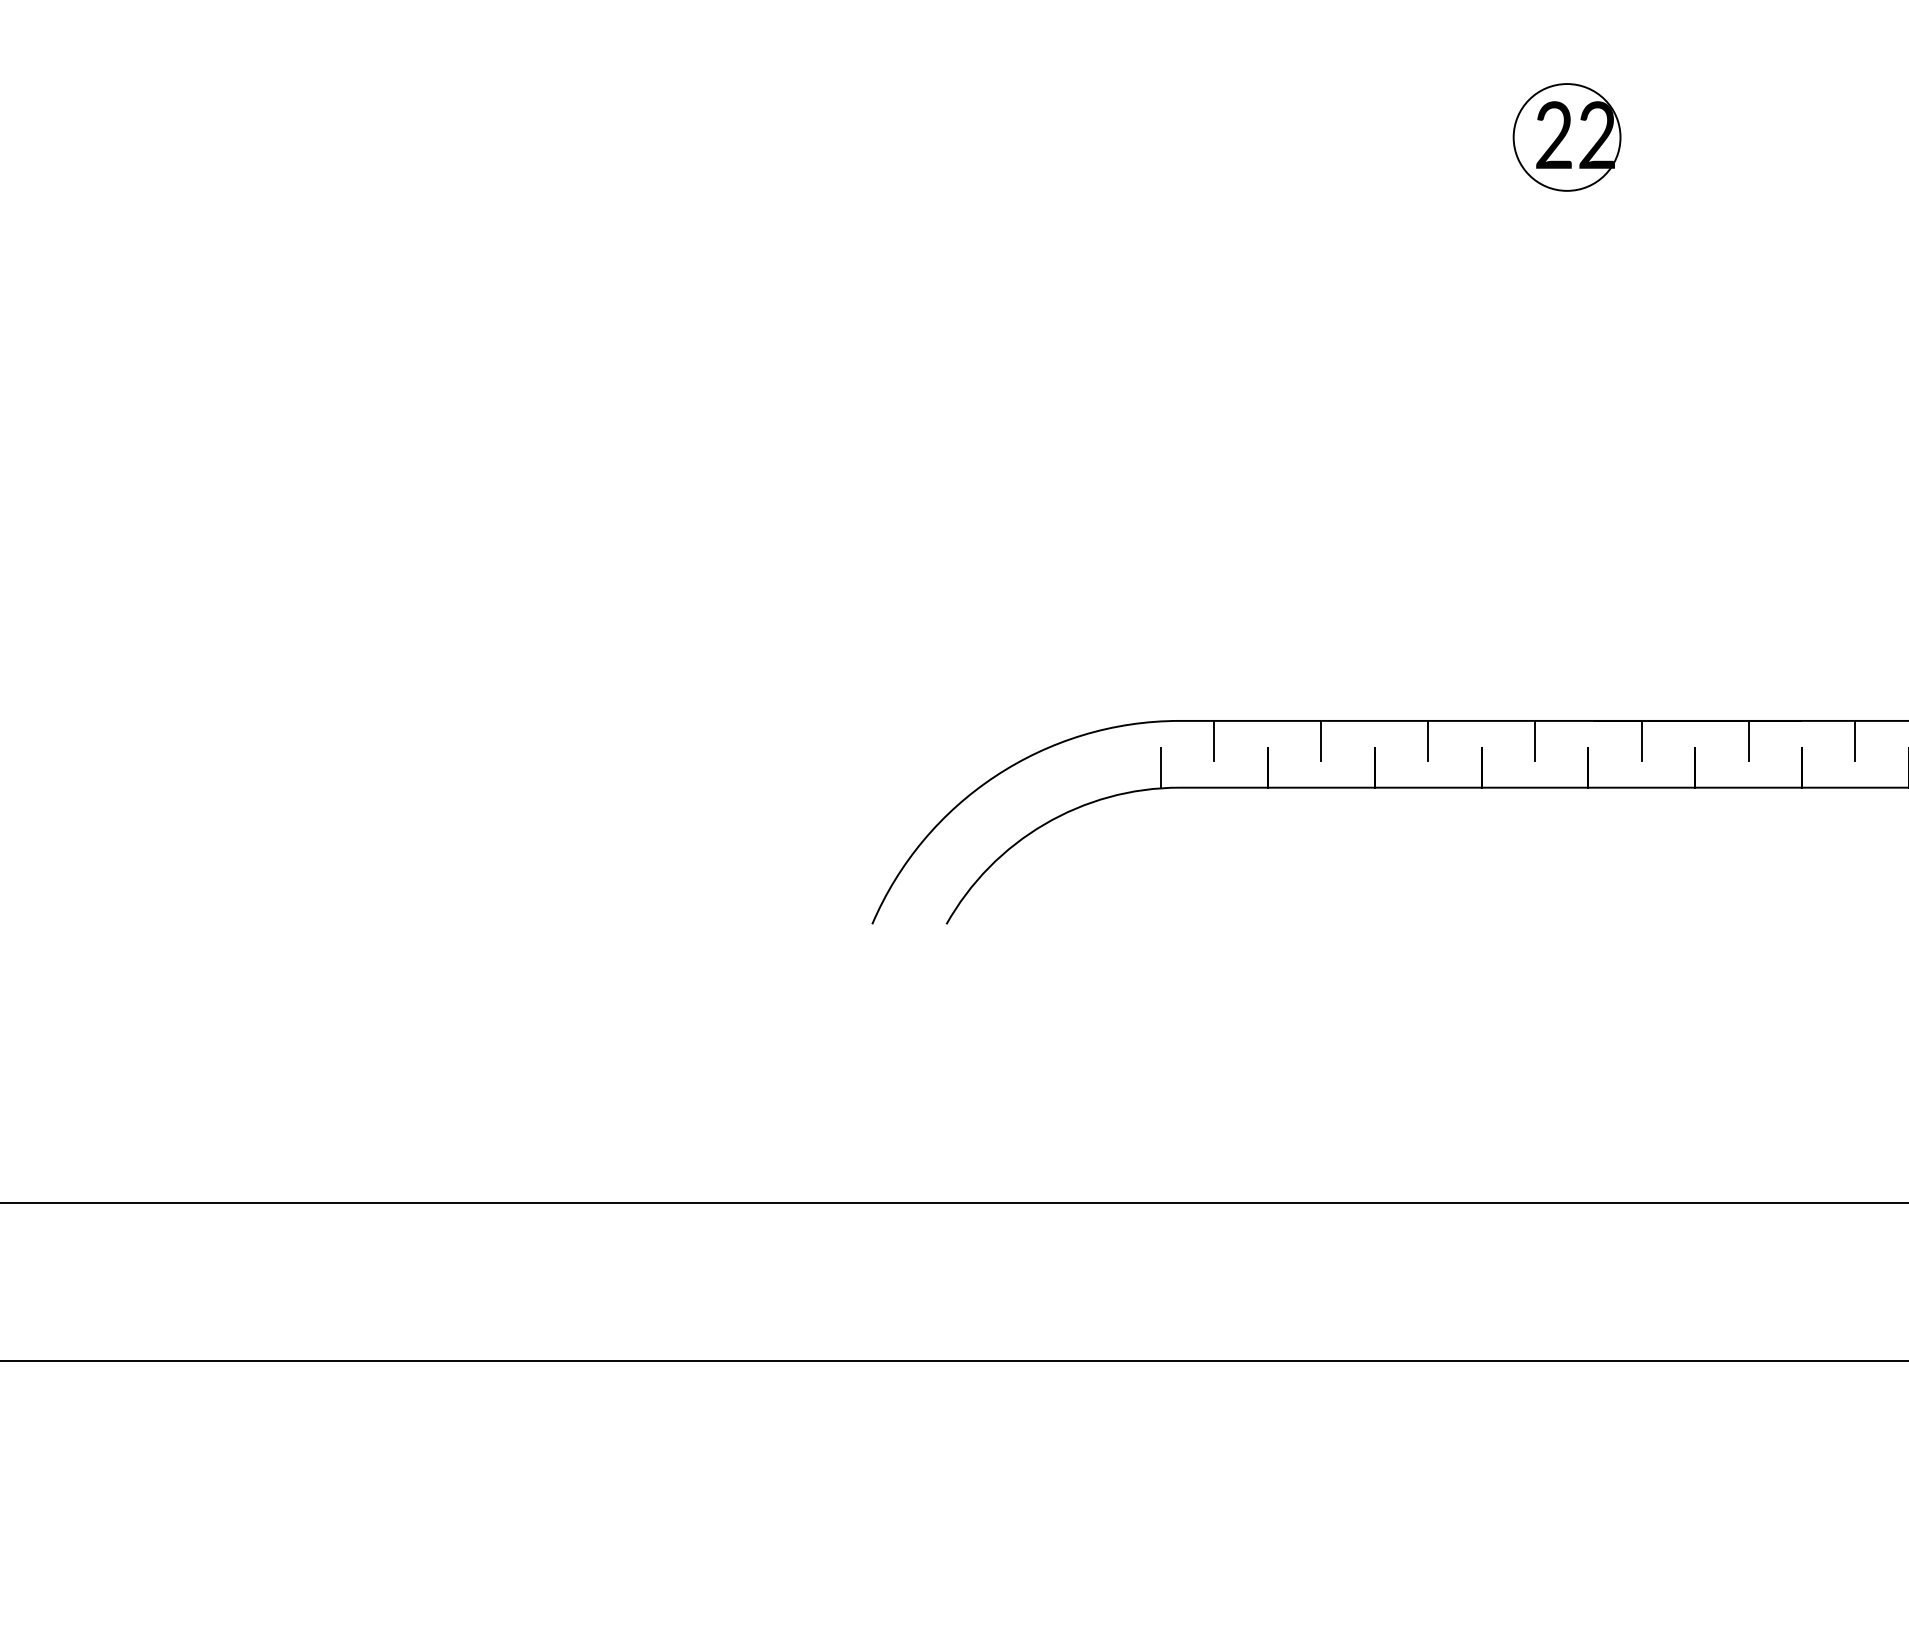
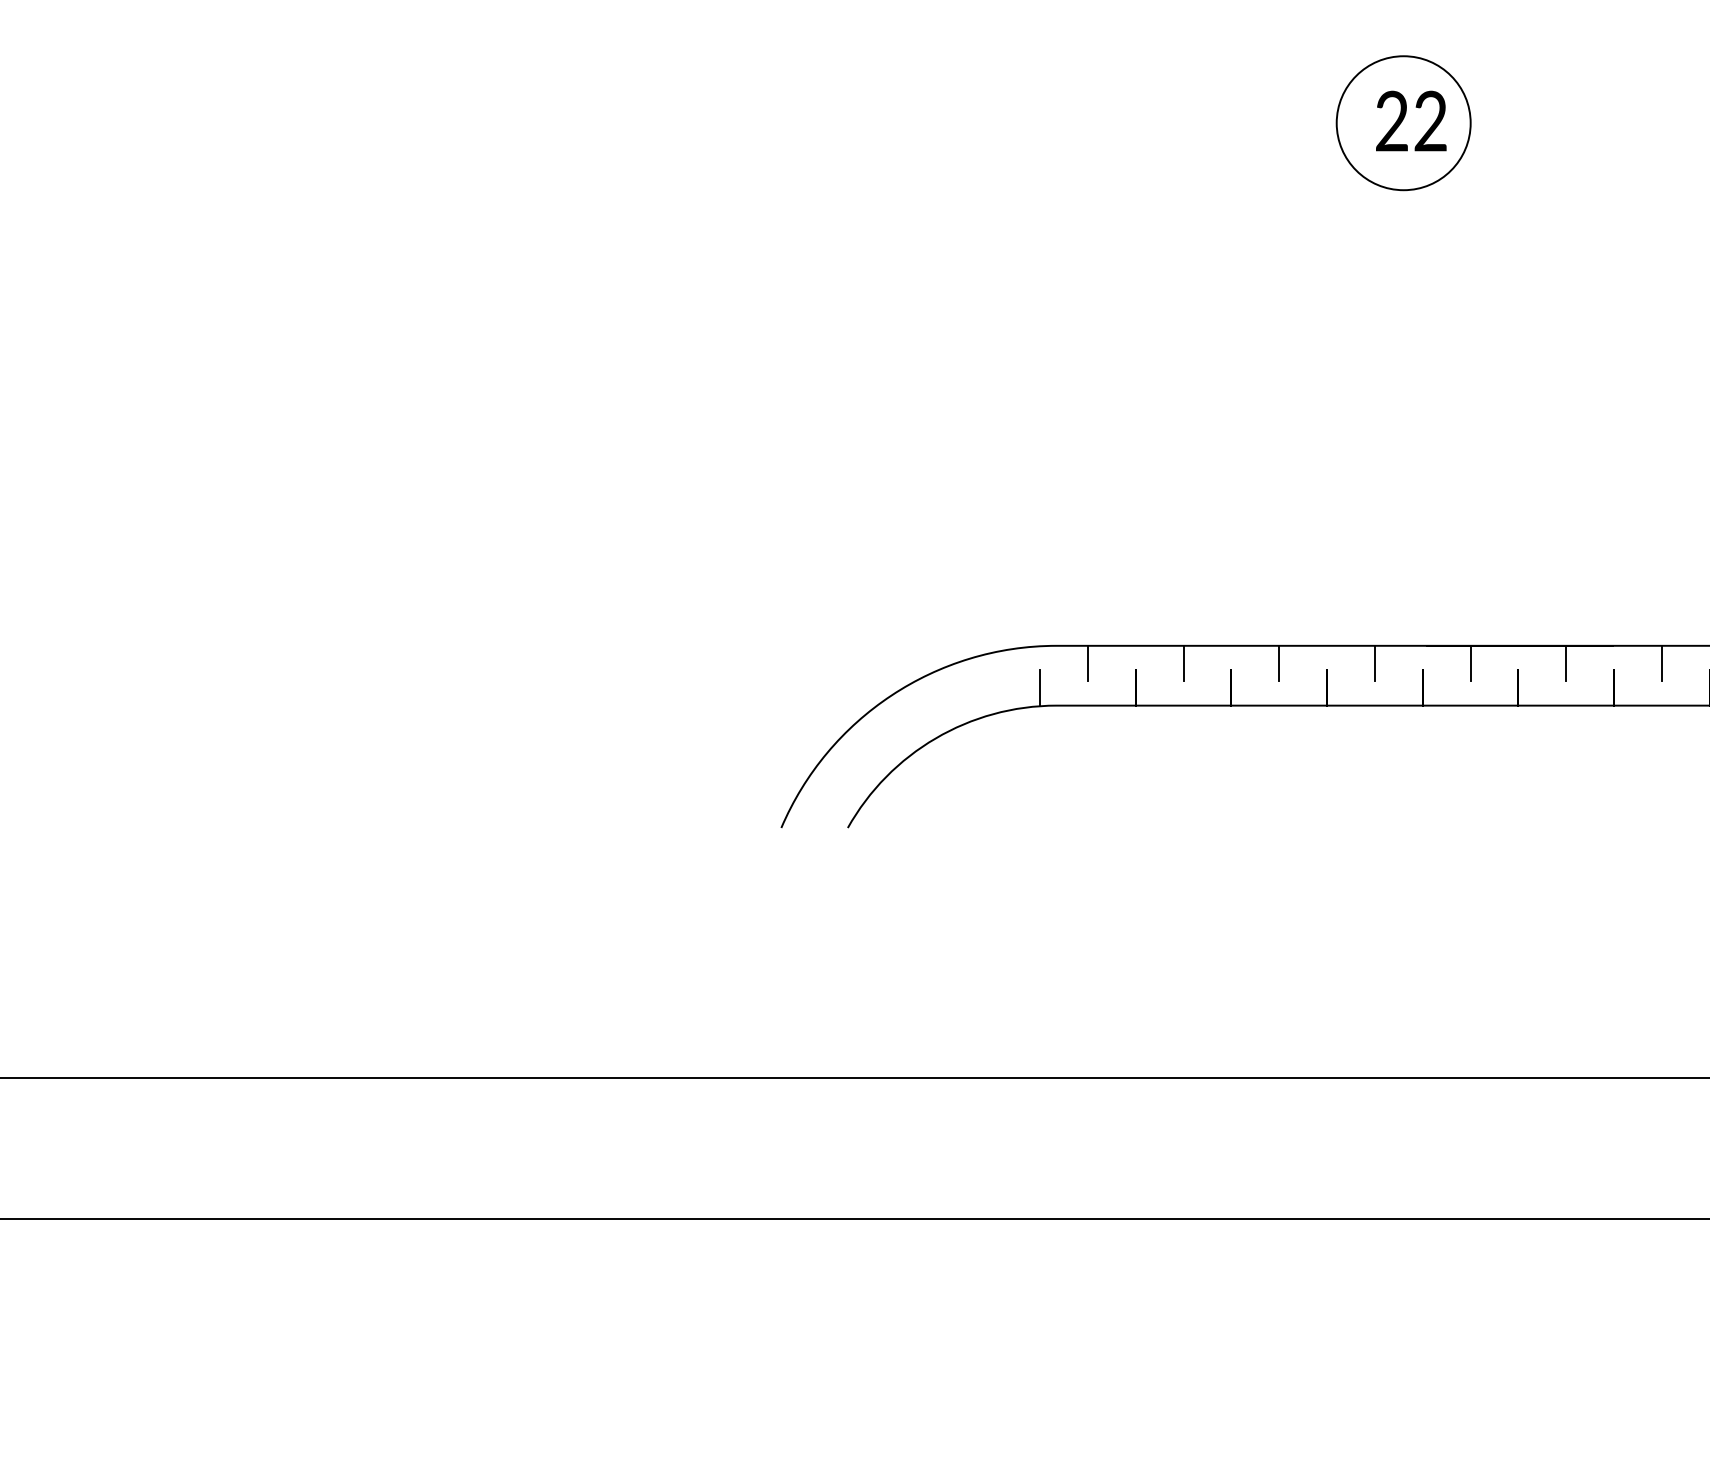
circle: (1566, 137) -> (1403, 123), size x1.4

